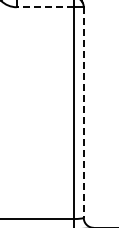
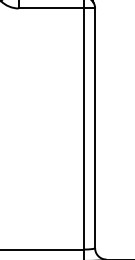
line: (45, 7) -> (51, 8), dashed -> solid
line: (83, 113) -> (94, 129), dashed -> solid

